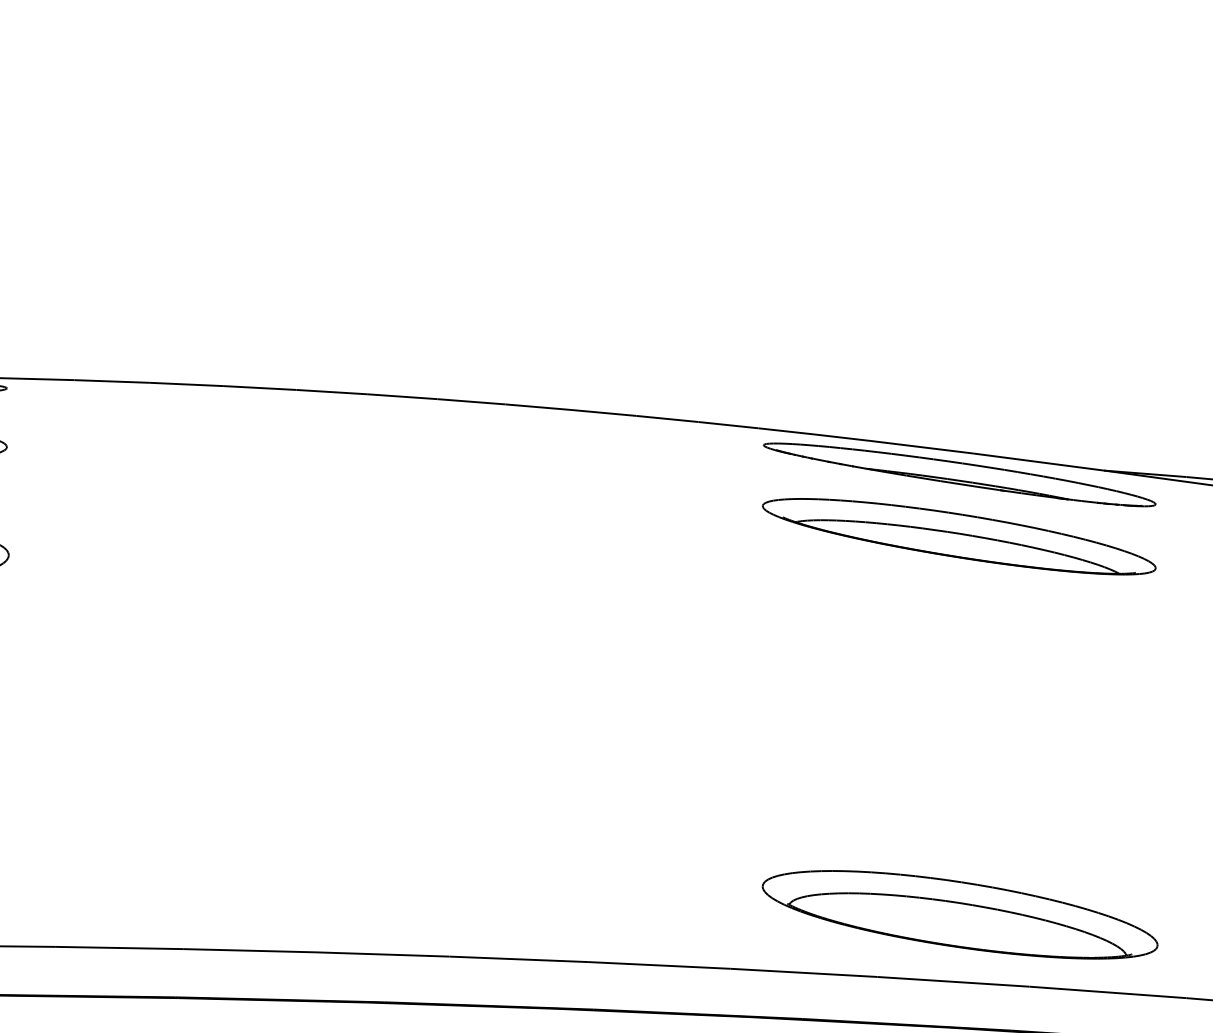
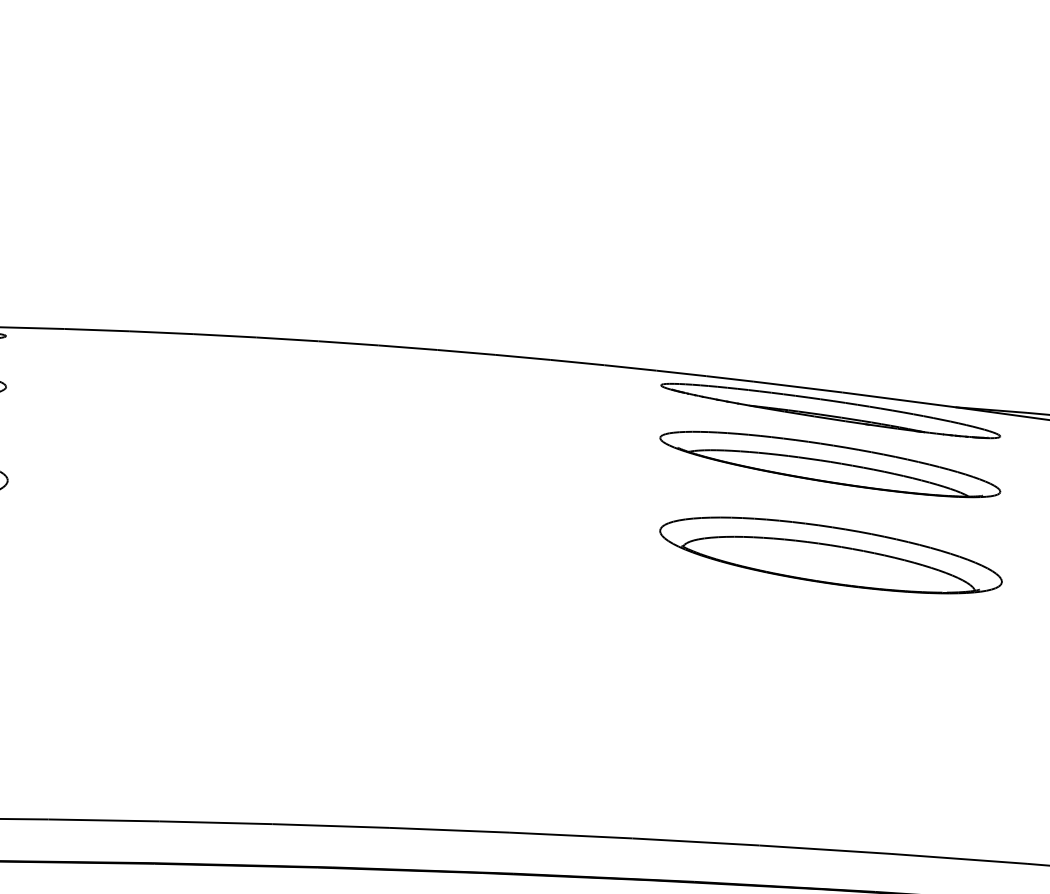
part: (959, 914) -> (830, 555), moved

